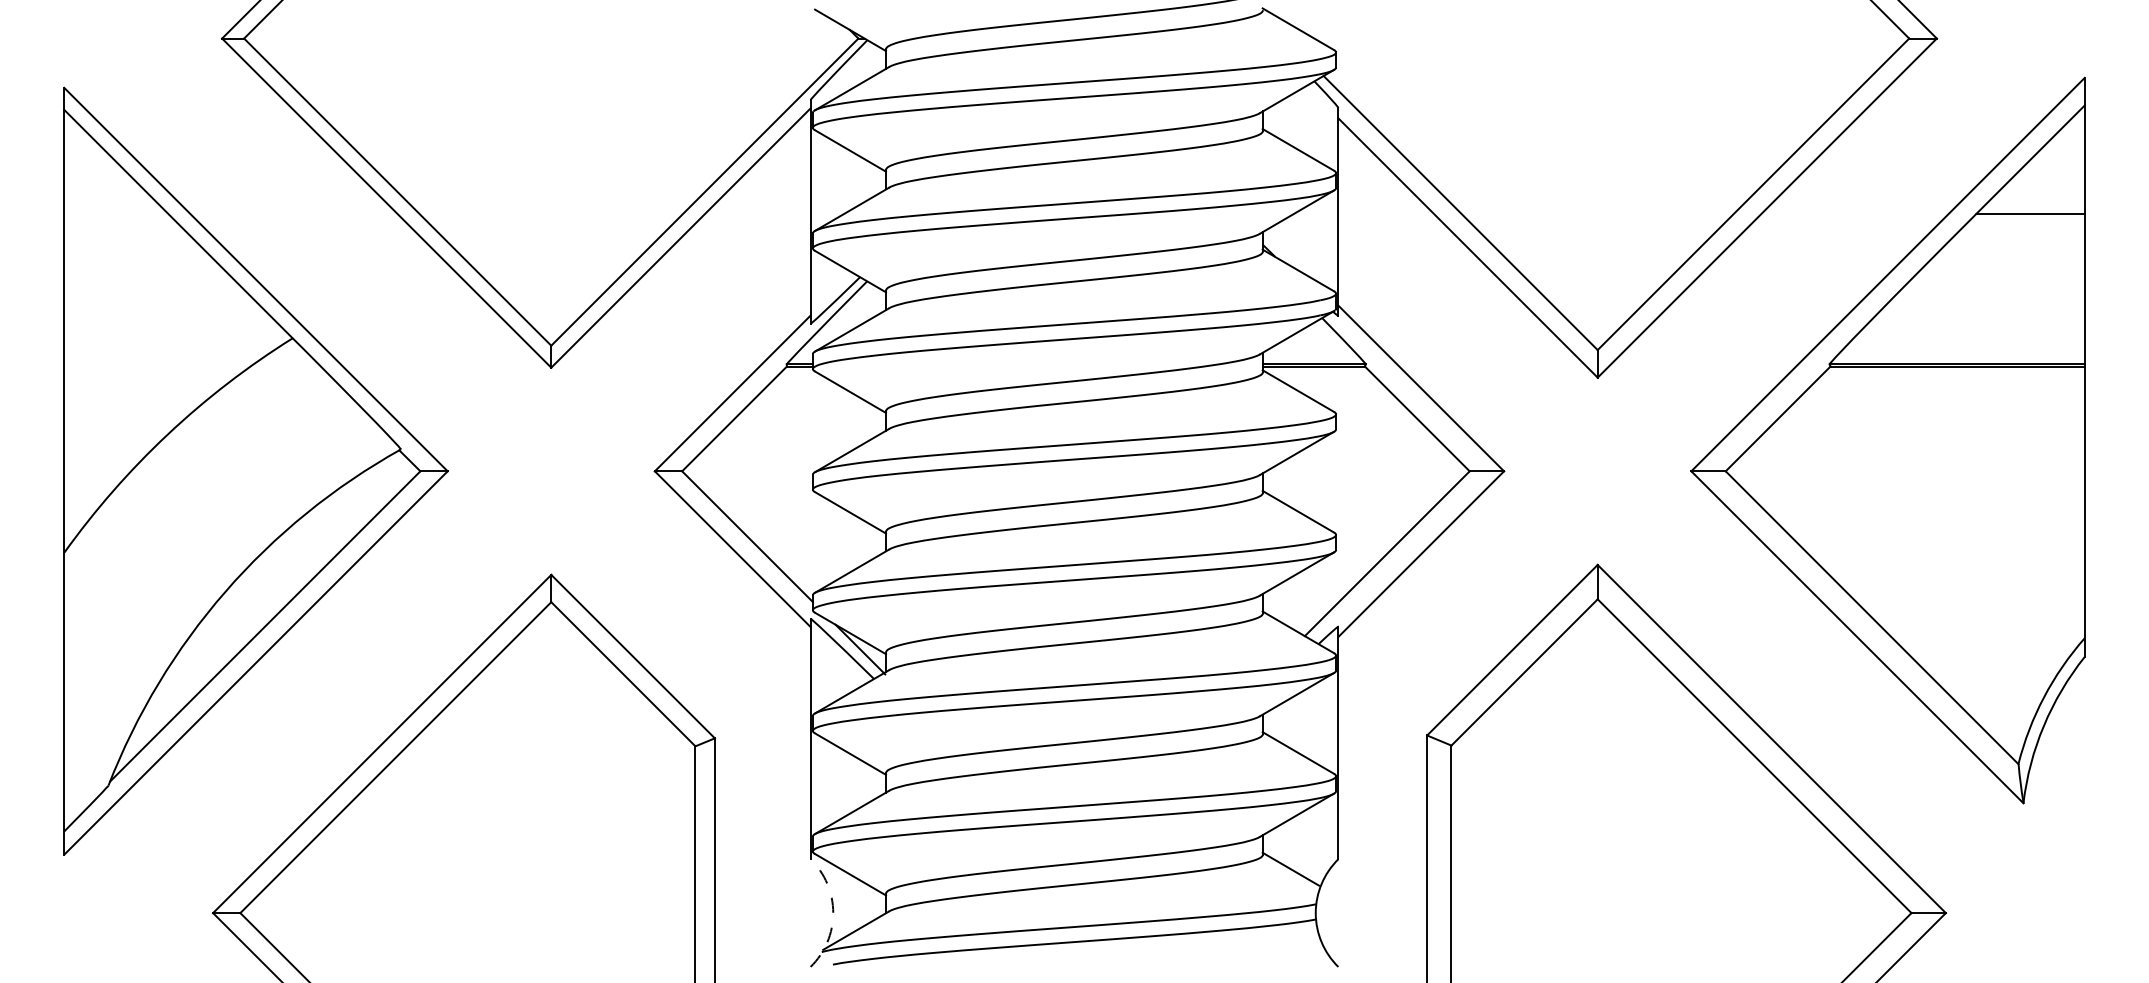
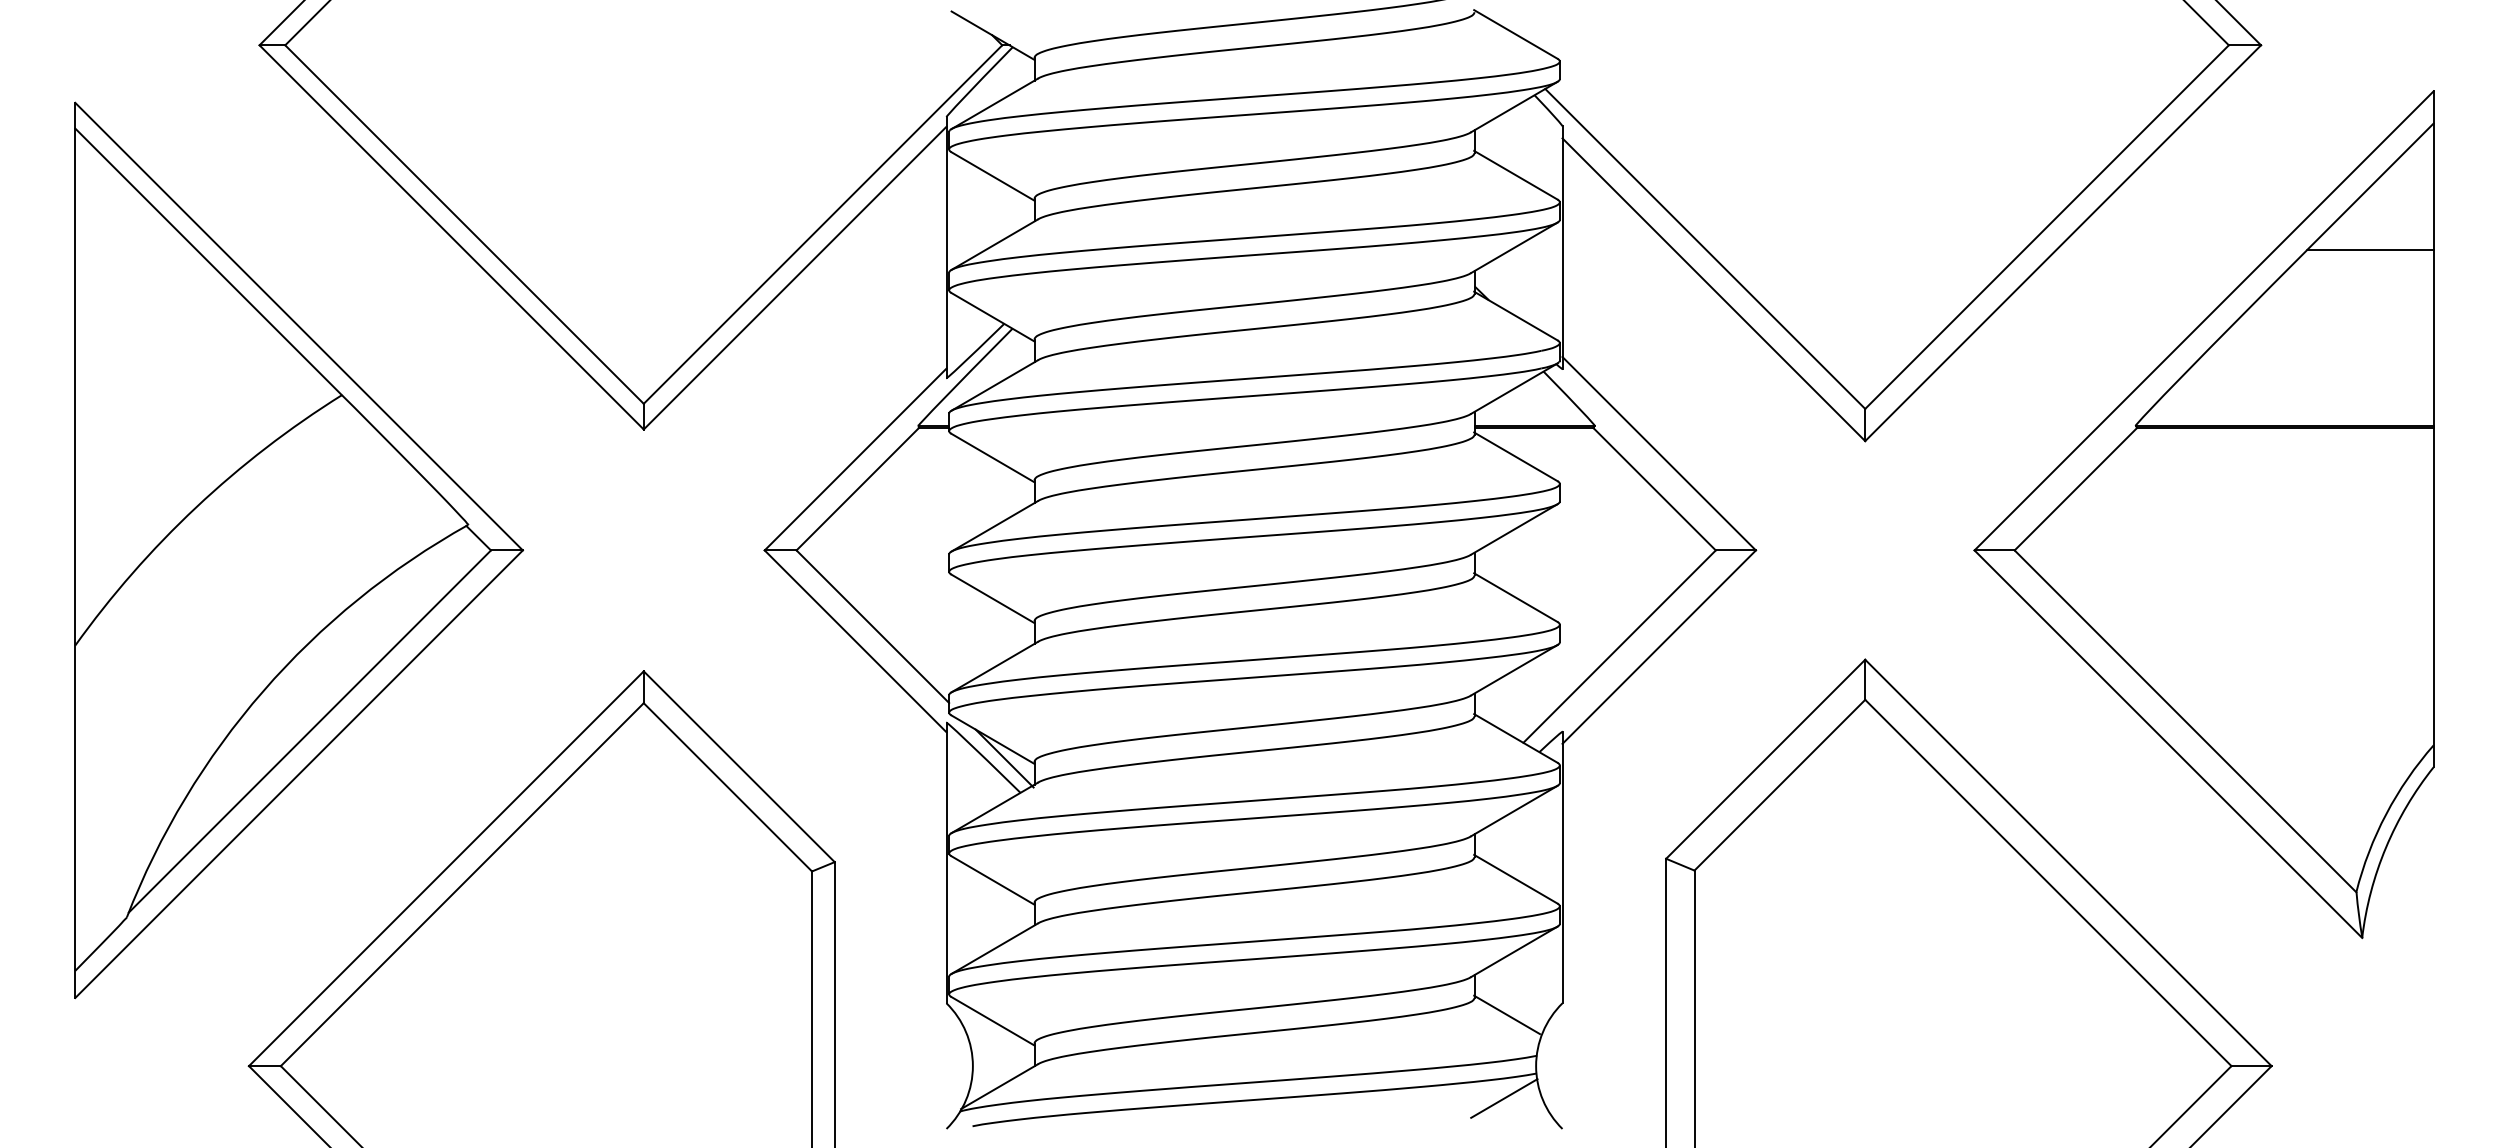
arc: (832, 913) -> (972, 1066), dashed -> solid
line: (1288, 940) -> (1504, 1098), added

